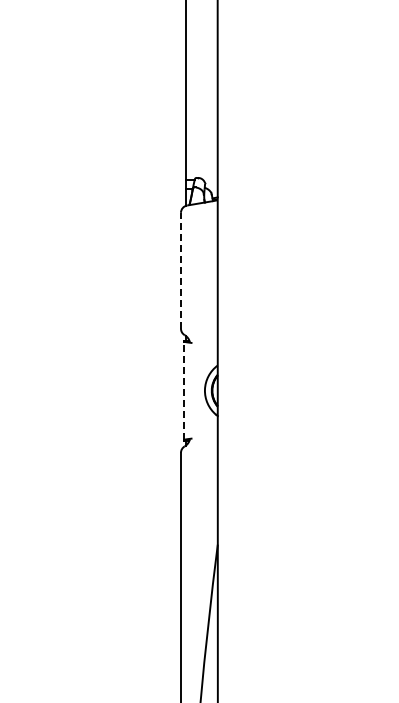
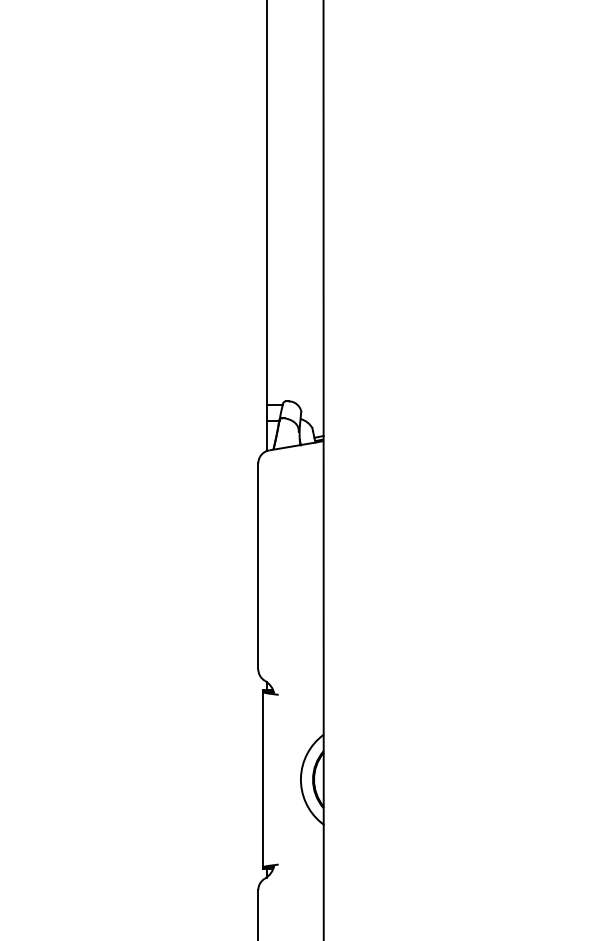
line: (180, 270) -> (257, 565), dashed -> solid
line: (183, 390) -> (262, 779), dashed -> solid

